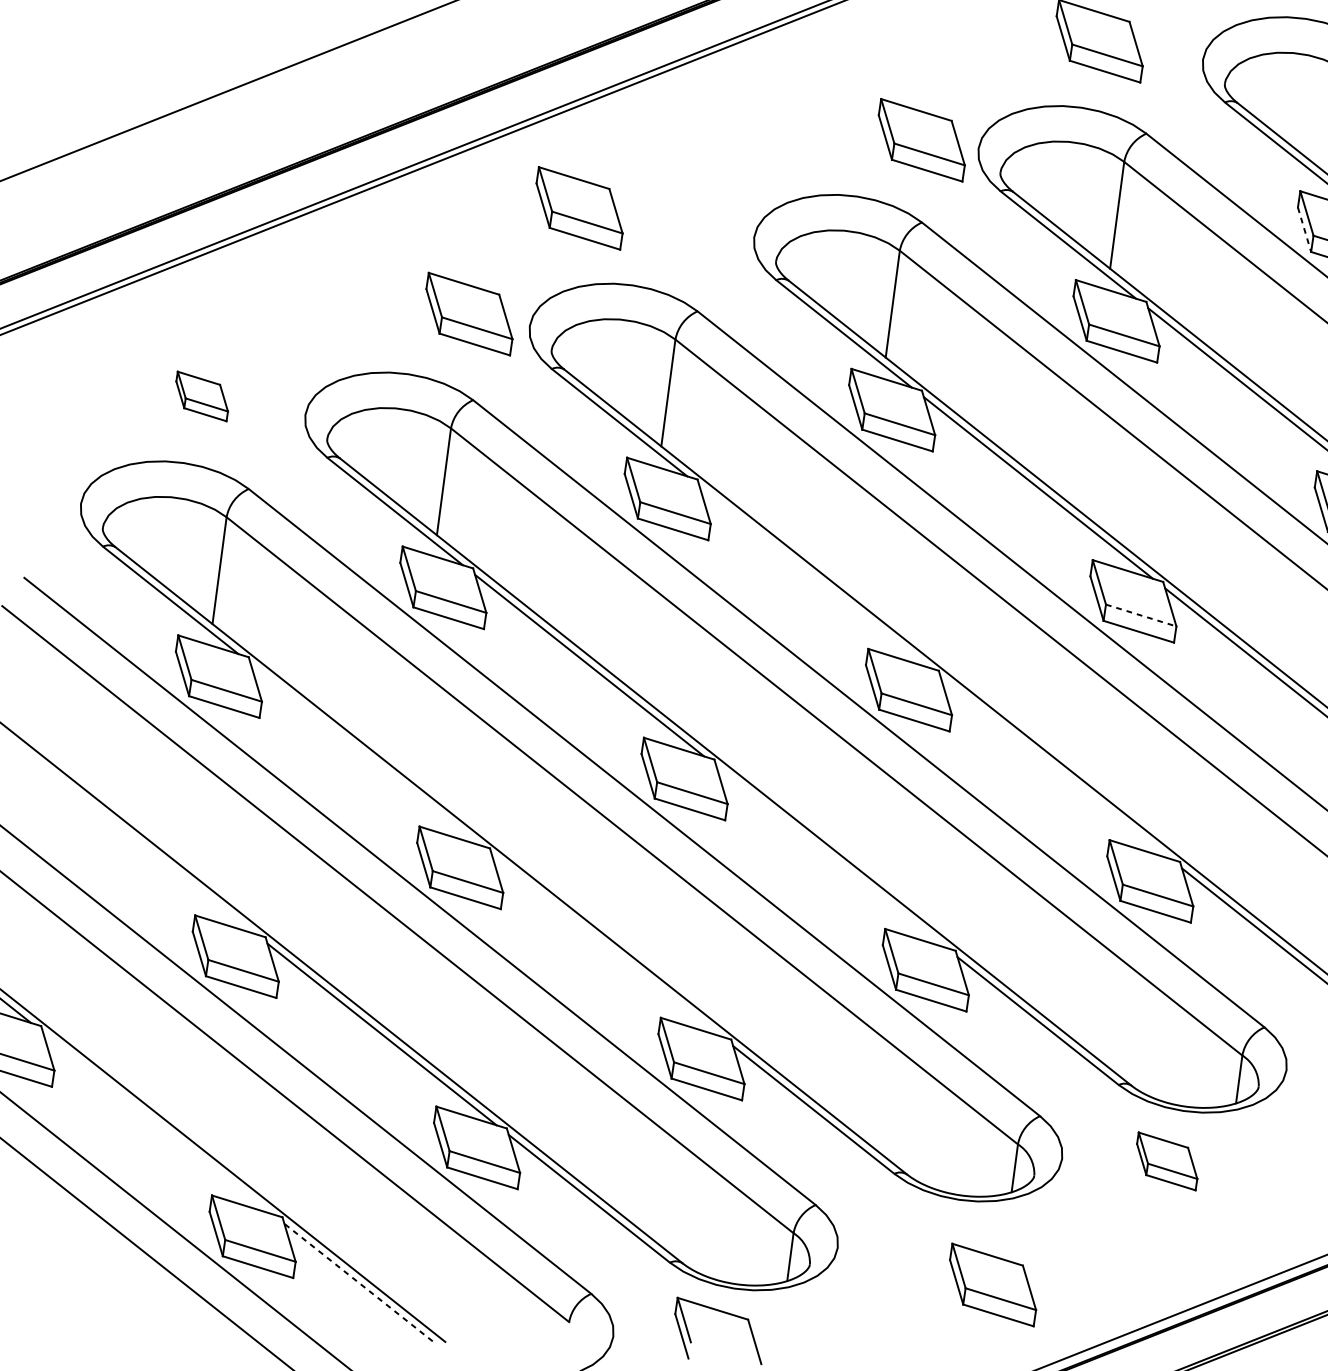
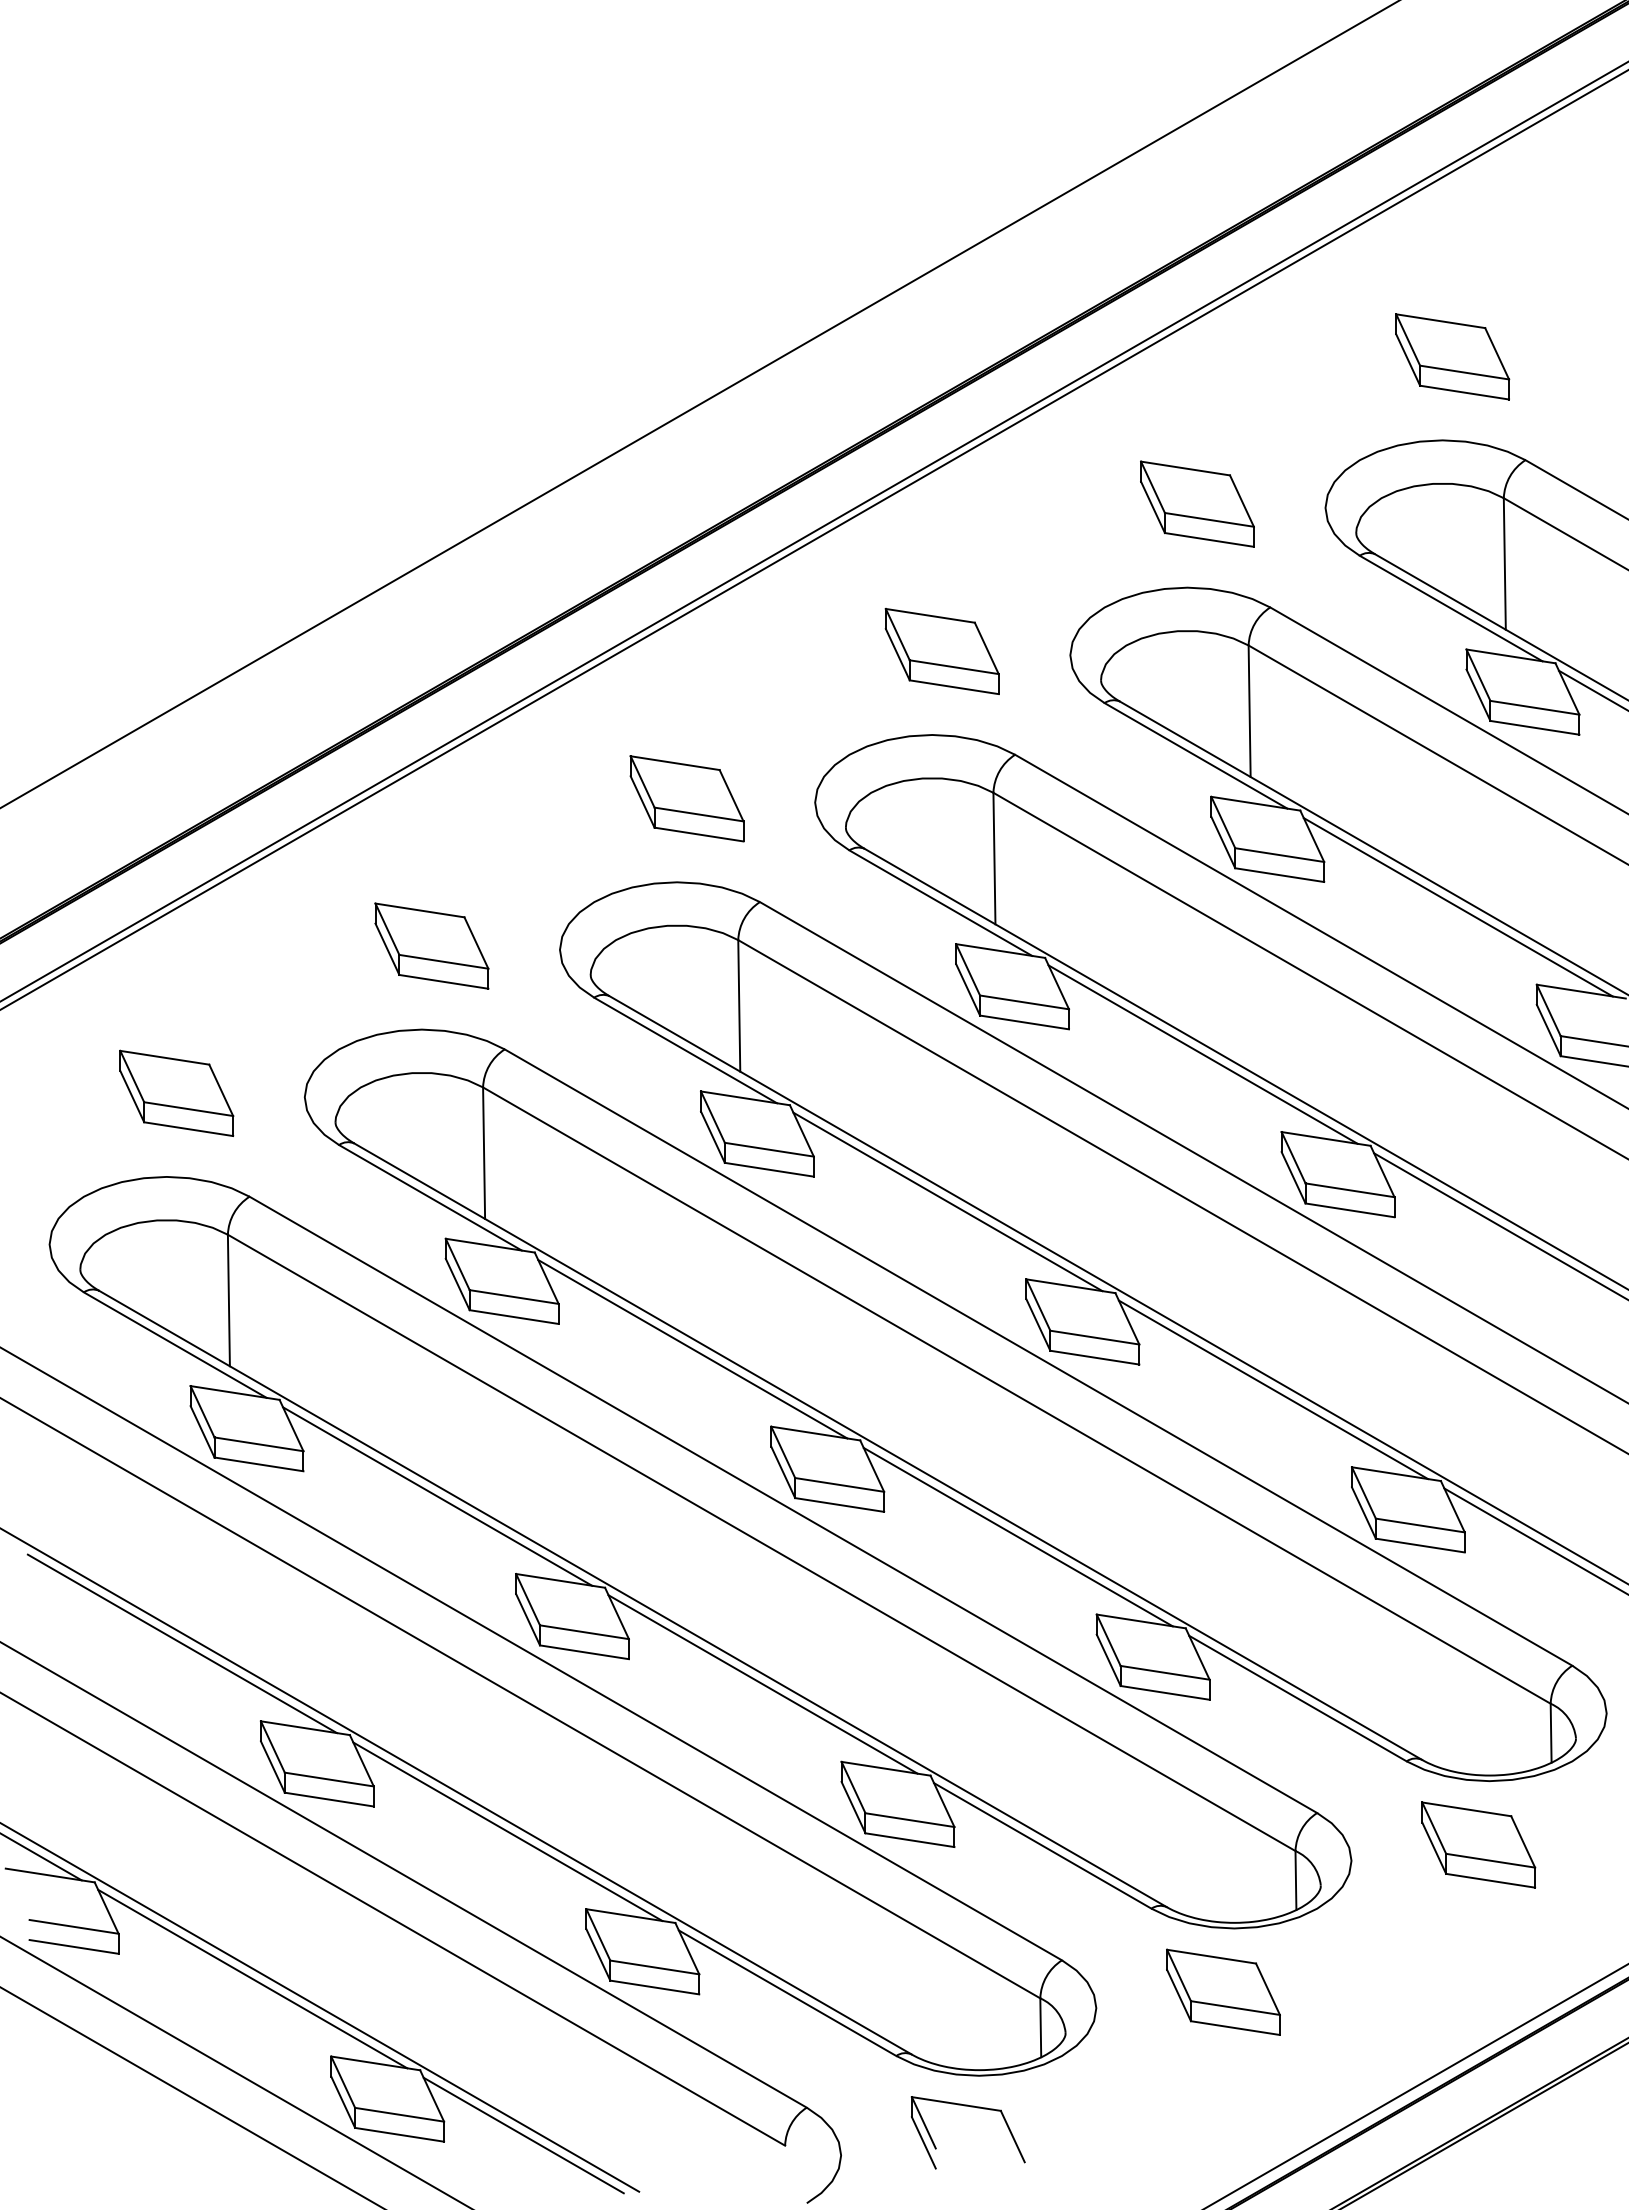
part: (921, 140) -> (941, 651), moved
part: (579, 208) -> (686, 798), moved
line: (1304, 229) -> (1478, 695), dashed -> solid
part: (469, 313) -> (431, 945), moved
part: (202, 395) -> (176, 1092), size x1.67
line: (813, 576) -> (947, 1201), added
line: (1141, 615) -> (1350, 1190), dashed -> solid
line: (365, 754) -> (437, 1496), added
line: (1055, 767) -> (1273, 1389), added
line: (140, 842) -> (181, 1643), added
line: (830, 856) -> (1017, 1536), added
line: (606, 945) -> (762, 1684), added
line: (157, 1122) -> (252, 1978), added
part: (1167, 1160) -> (1478, 1844), size x1.43
line: (358, 1282) -> (523, 2135), dashed -> solid
part: (993, 1284) -> (1223, 1991), moved

